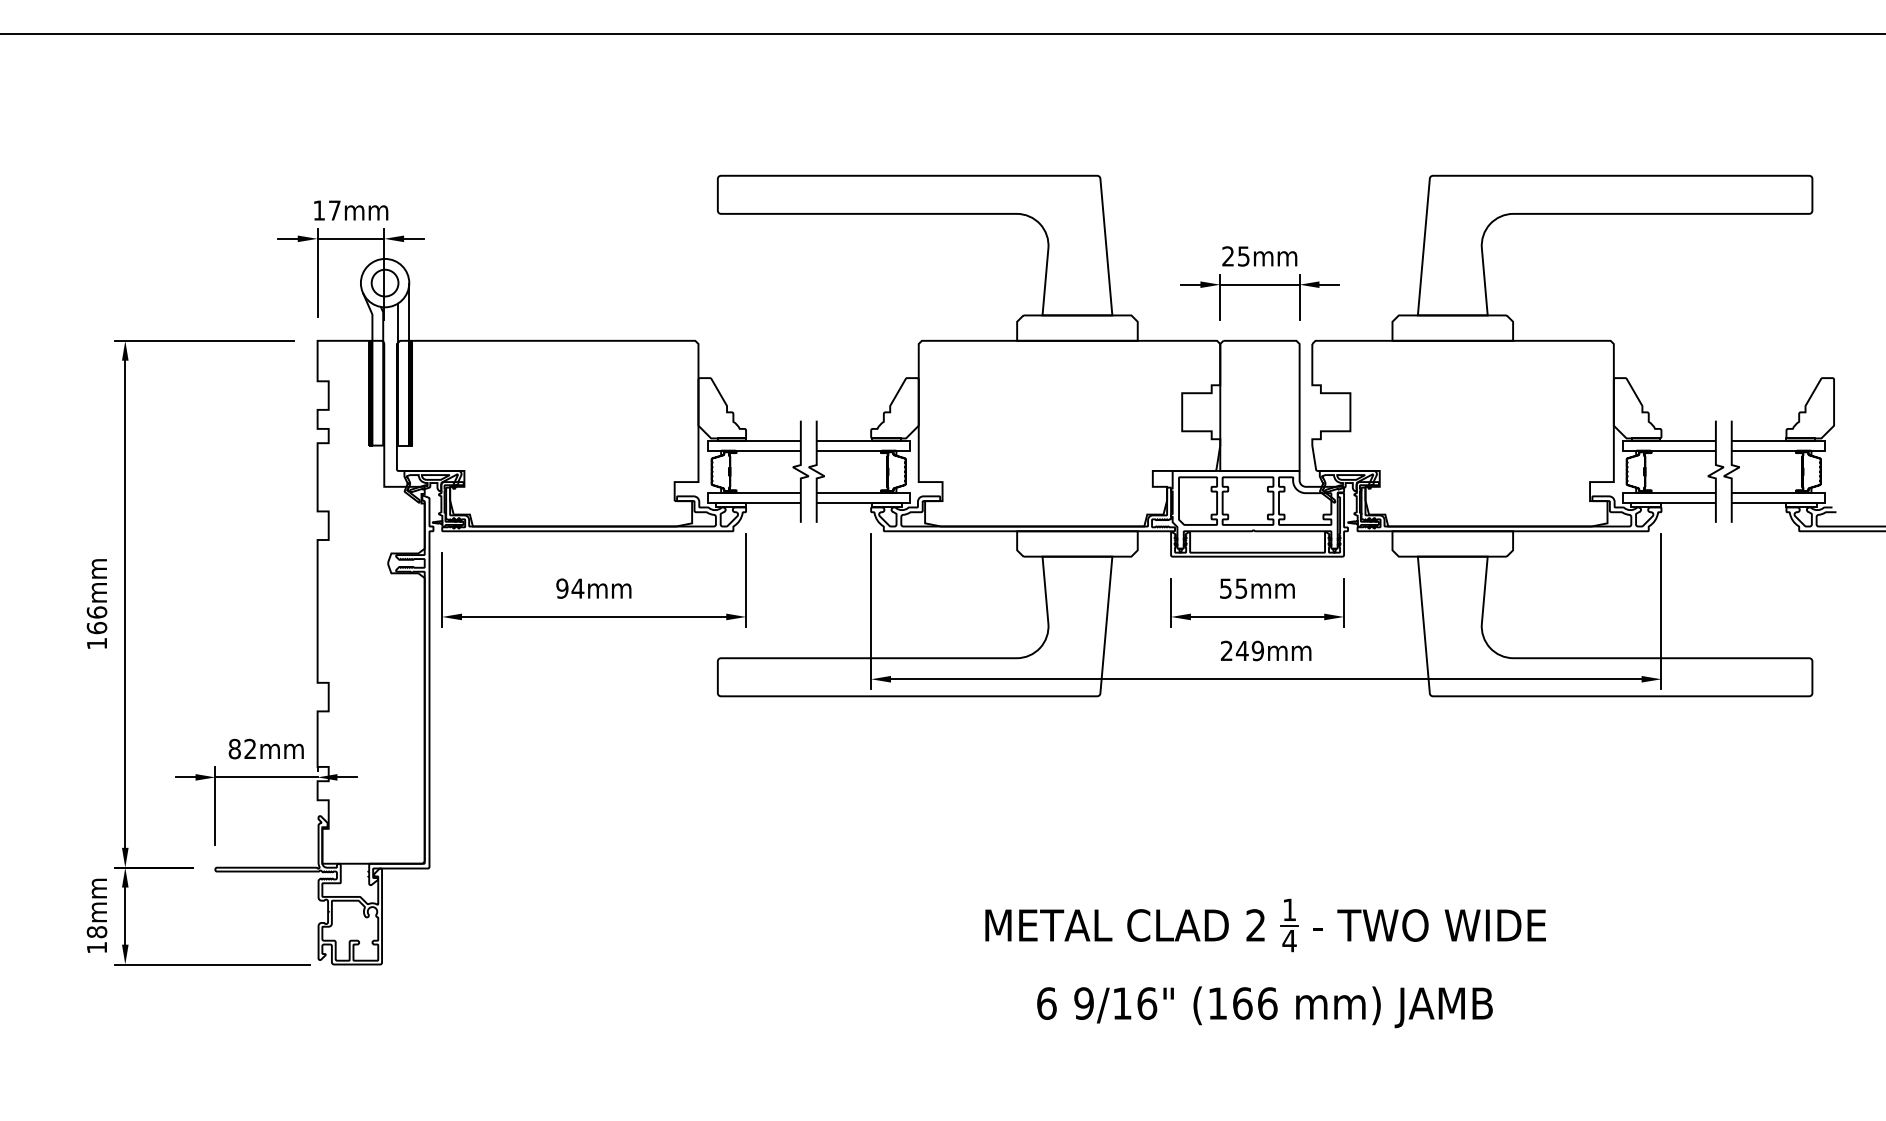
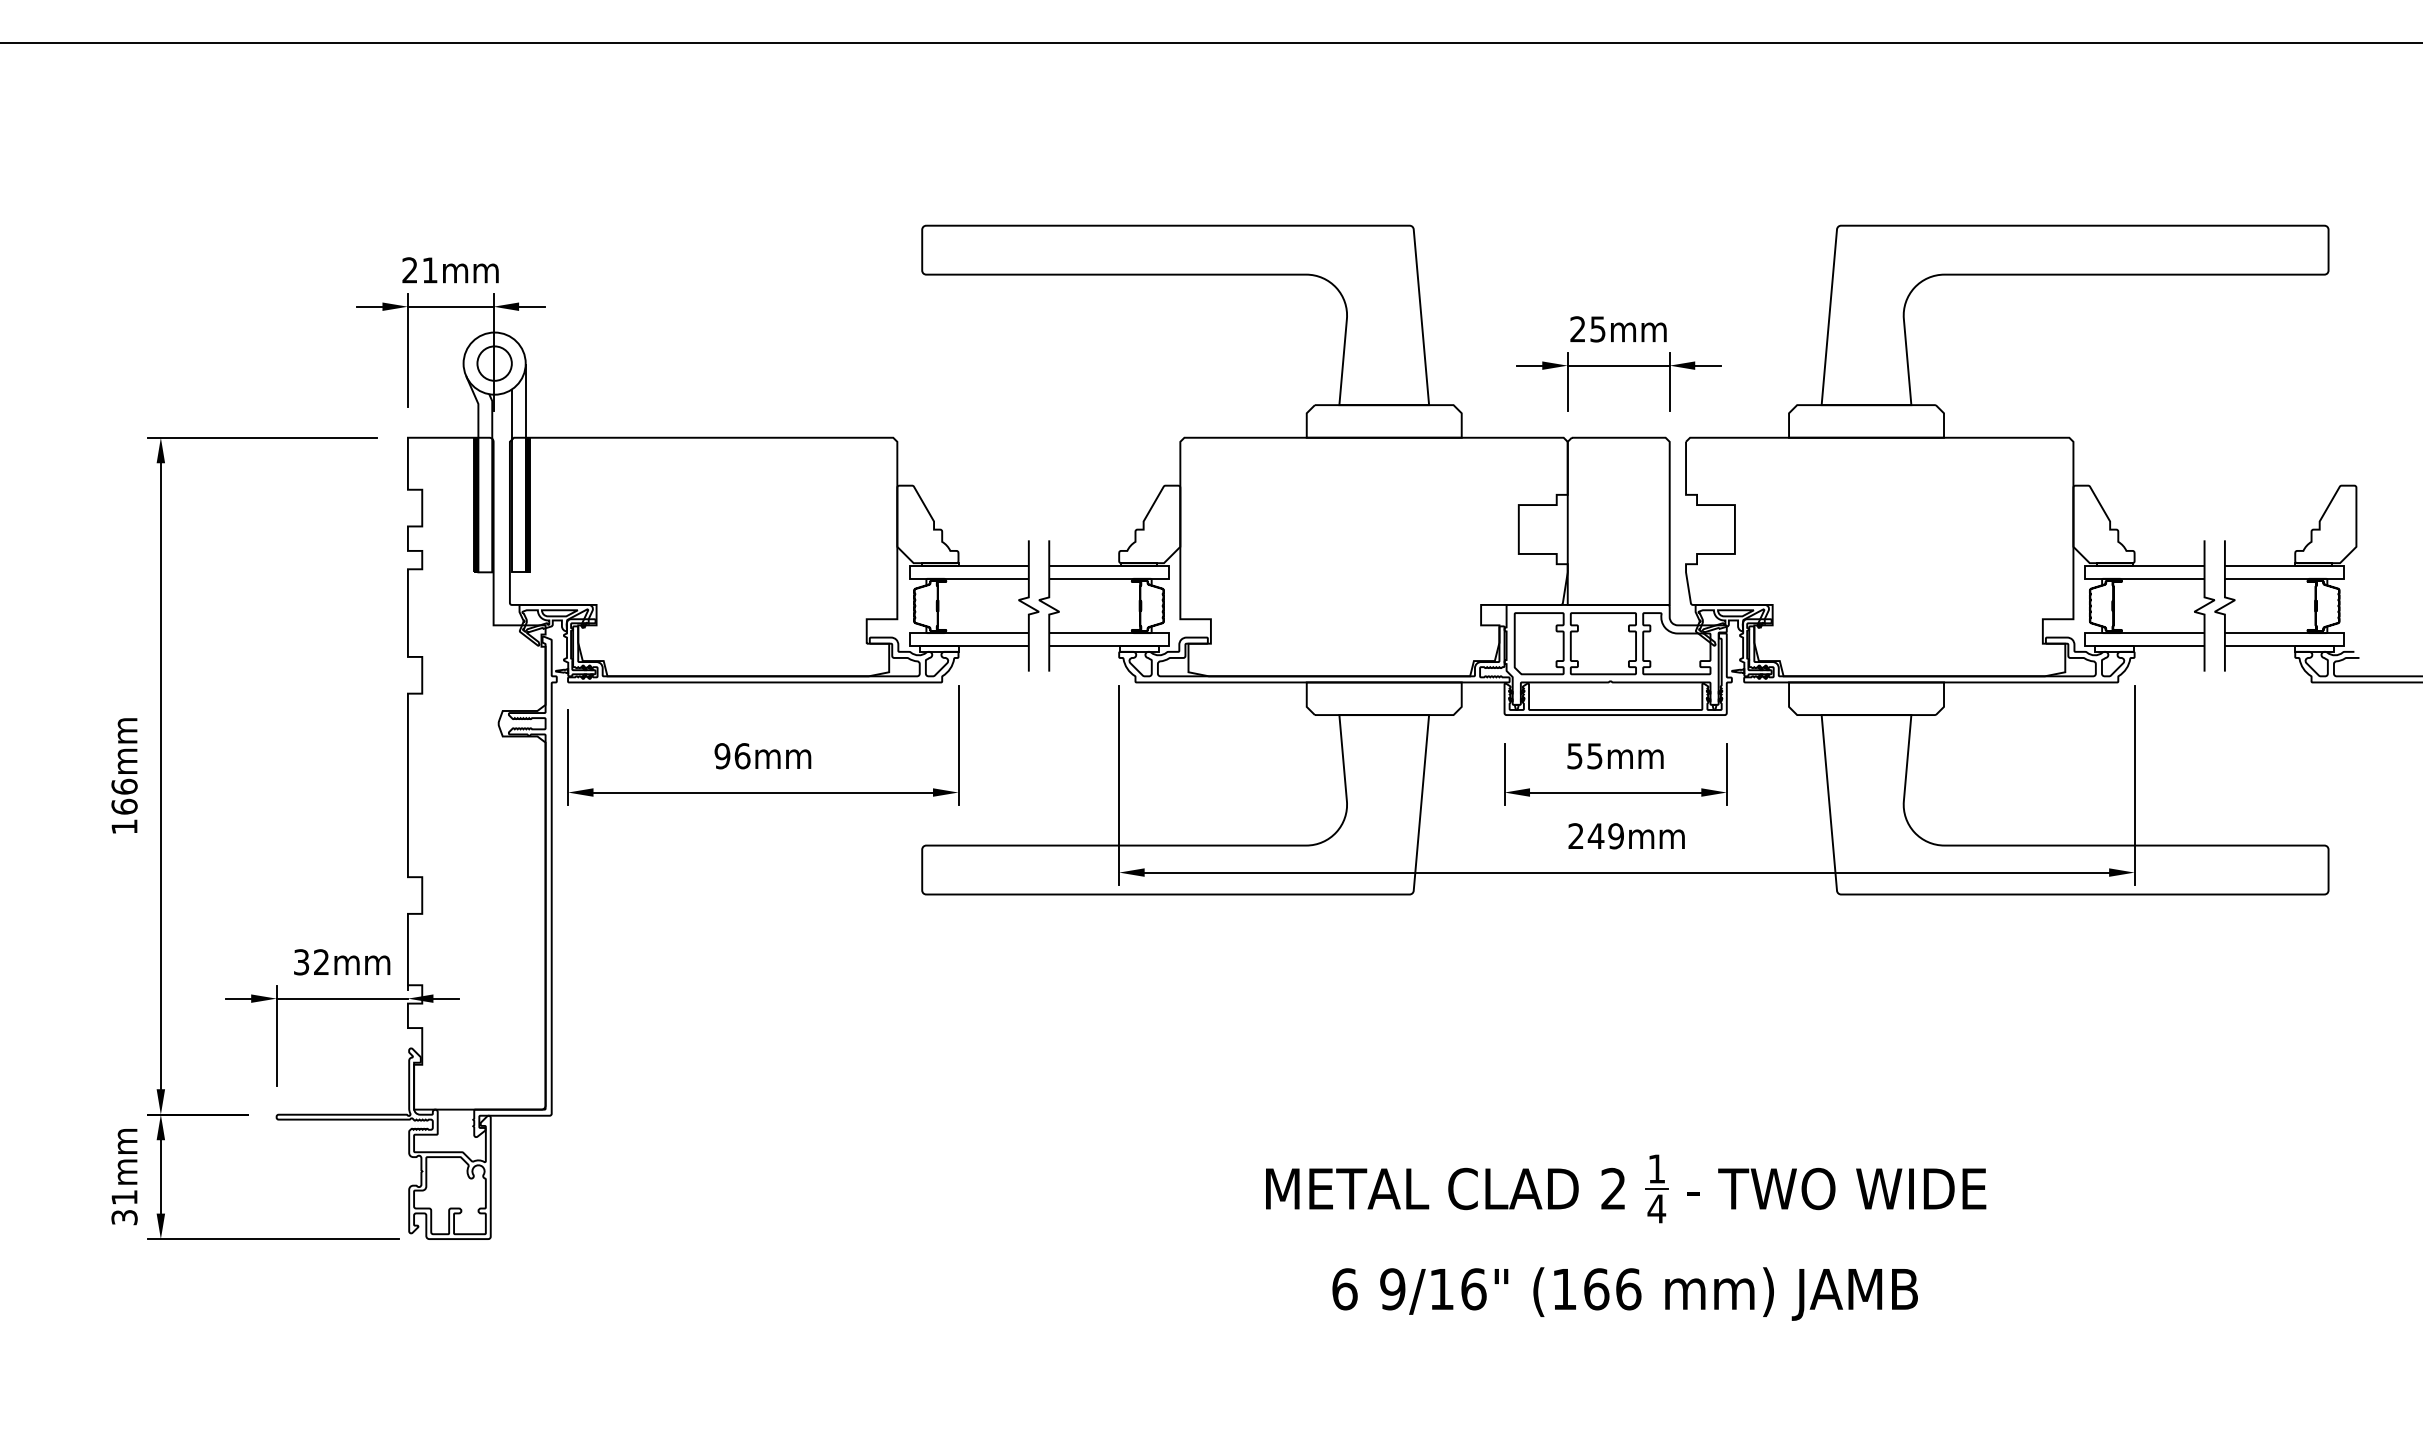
text: (326, 210) -> (419, 270), 17mm -> 21mm
text: (577, 588) -> (742, 756), 94mm -> 96mm
text: (234, 749) -> (301, 962), 82mm -> 32mm
text: (96, 939) -> (124, 1207), 18mm -> 31mm

